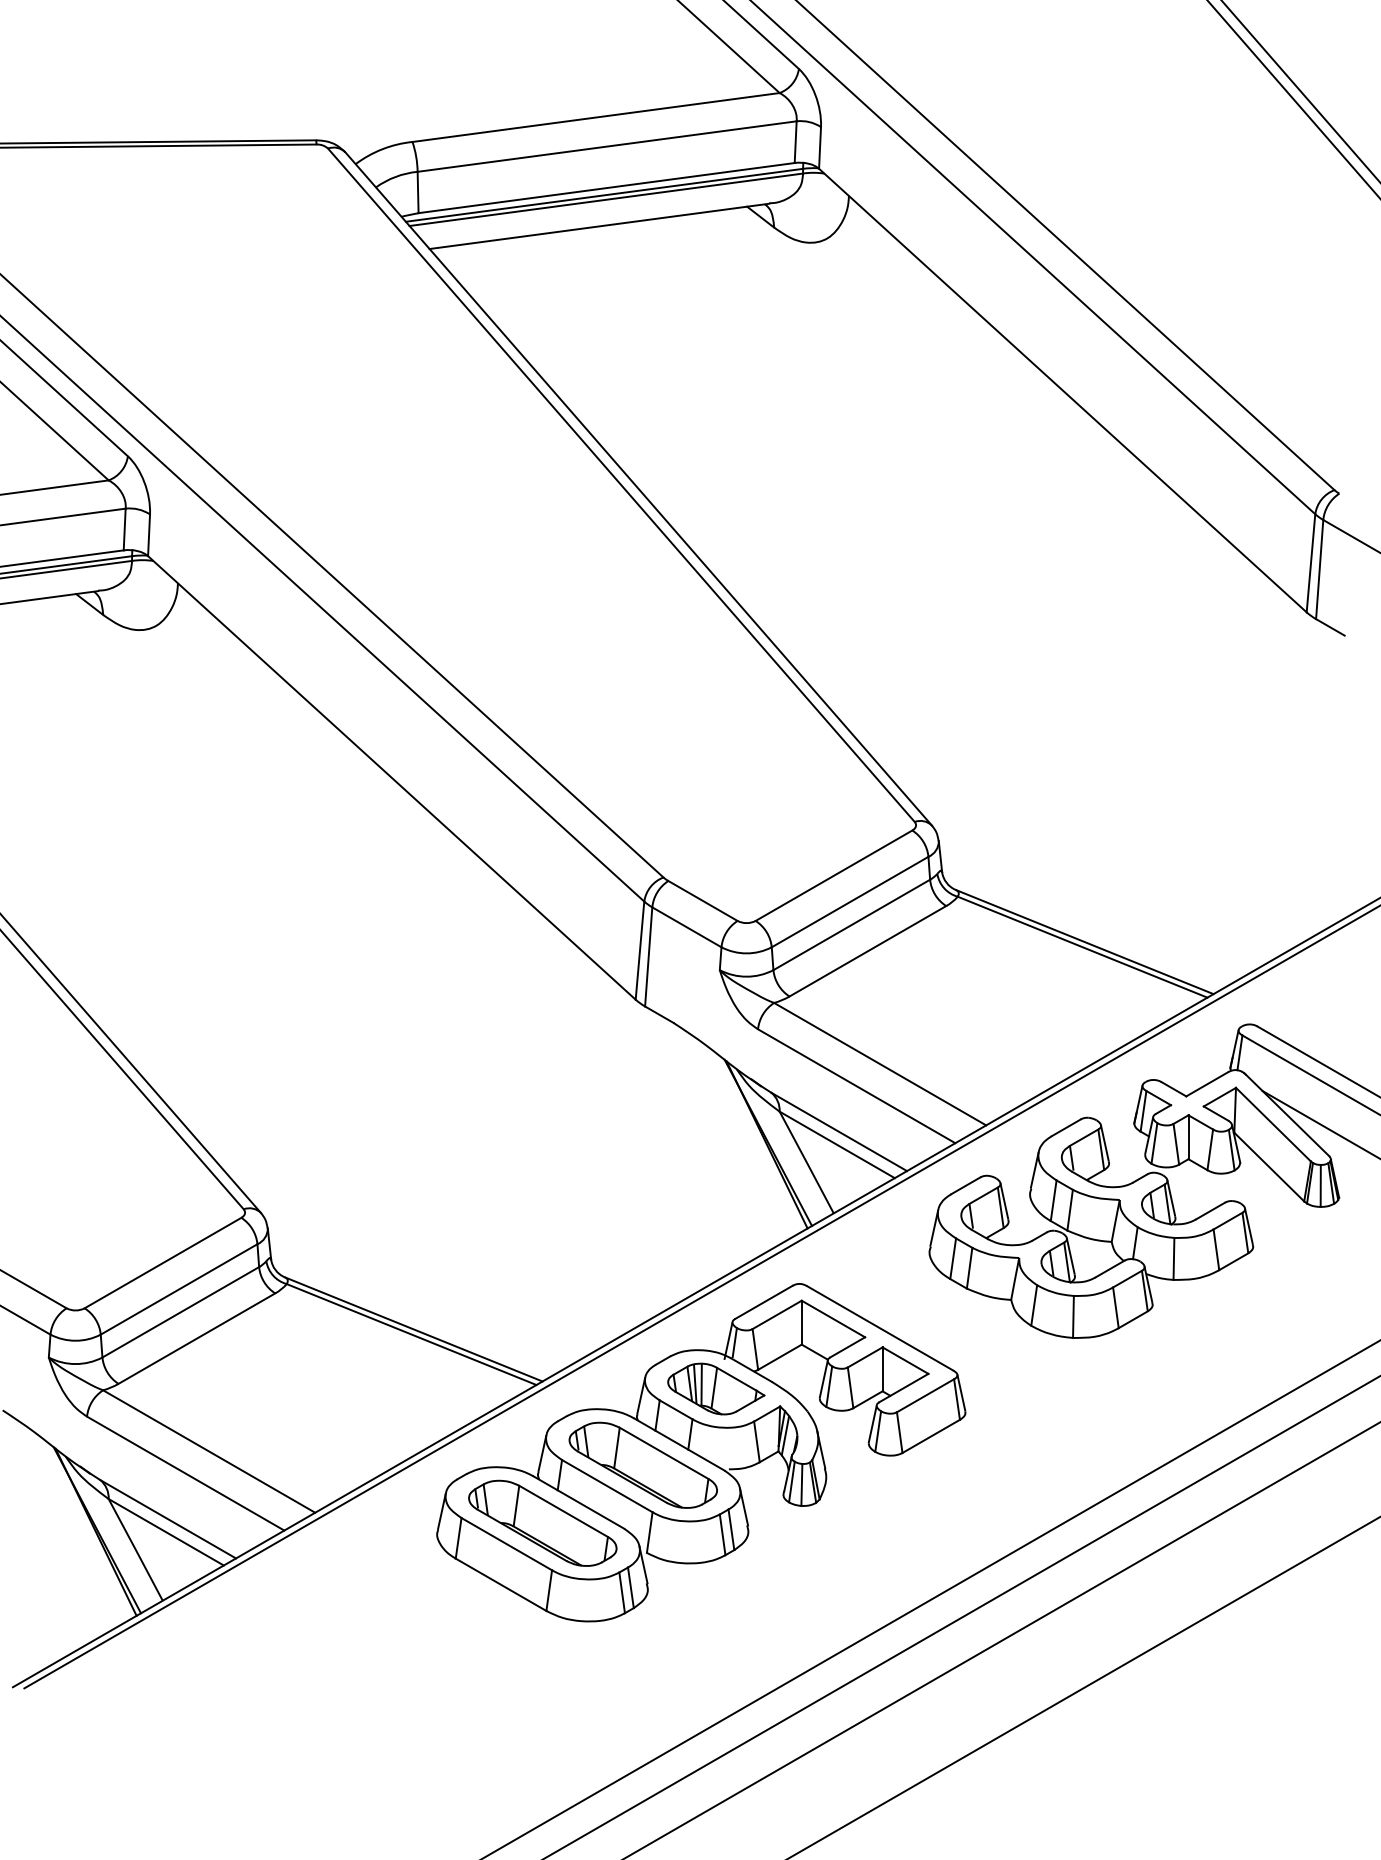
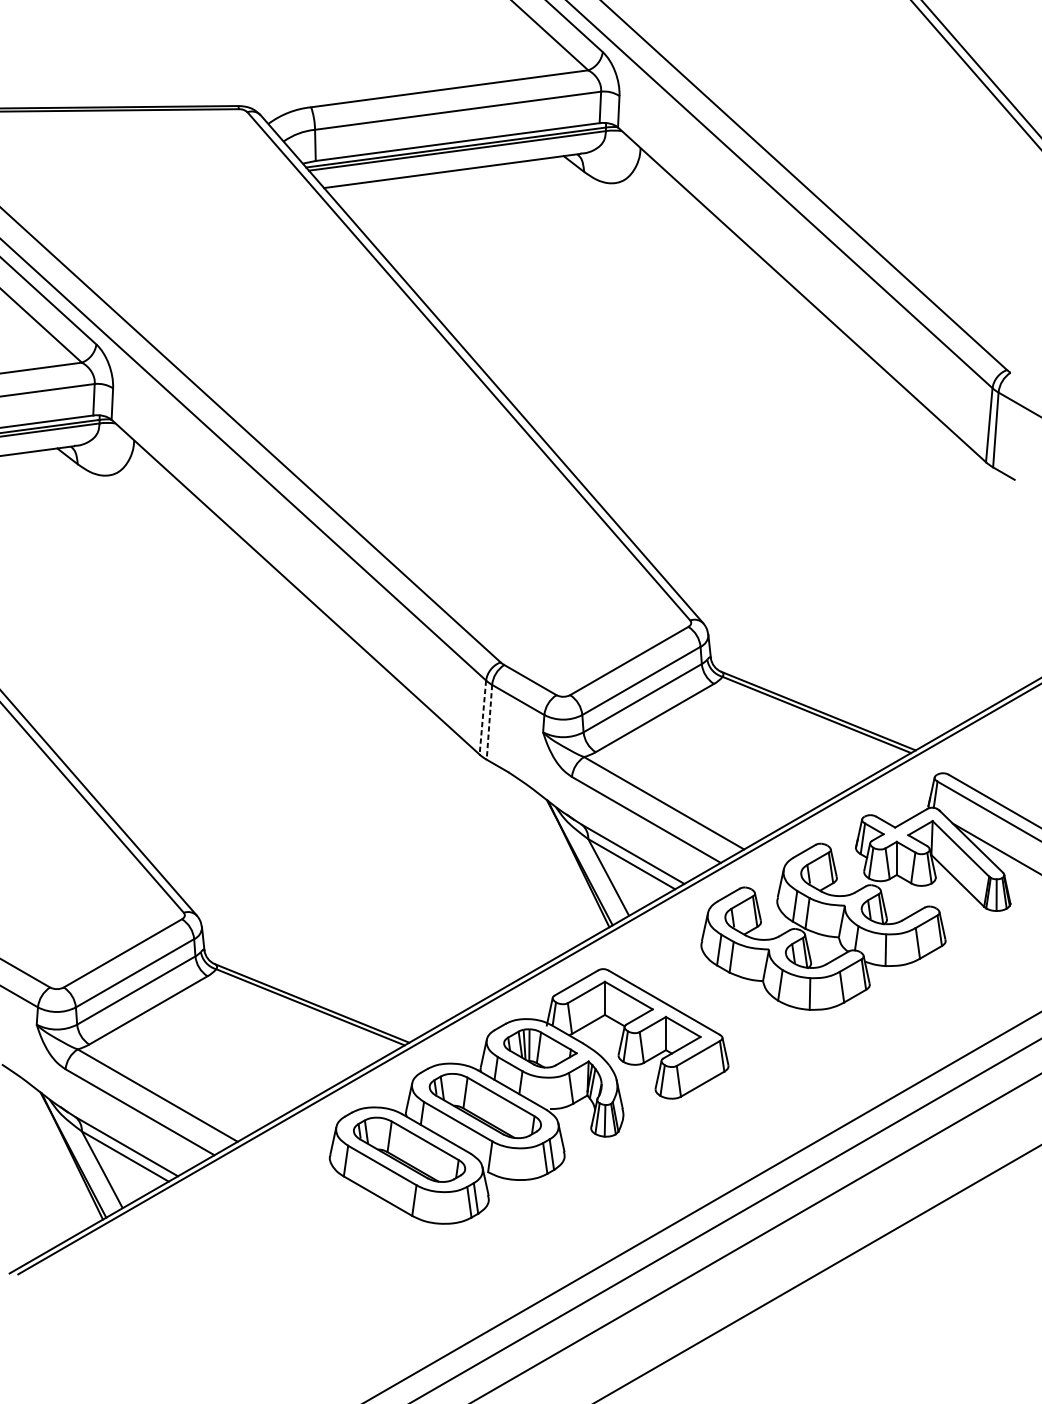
line: (639, 951) -> (482, 718), solid -> dashed
line: (648, 956) -> (489, 721), solid -> dashed

